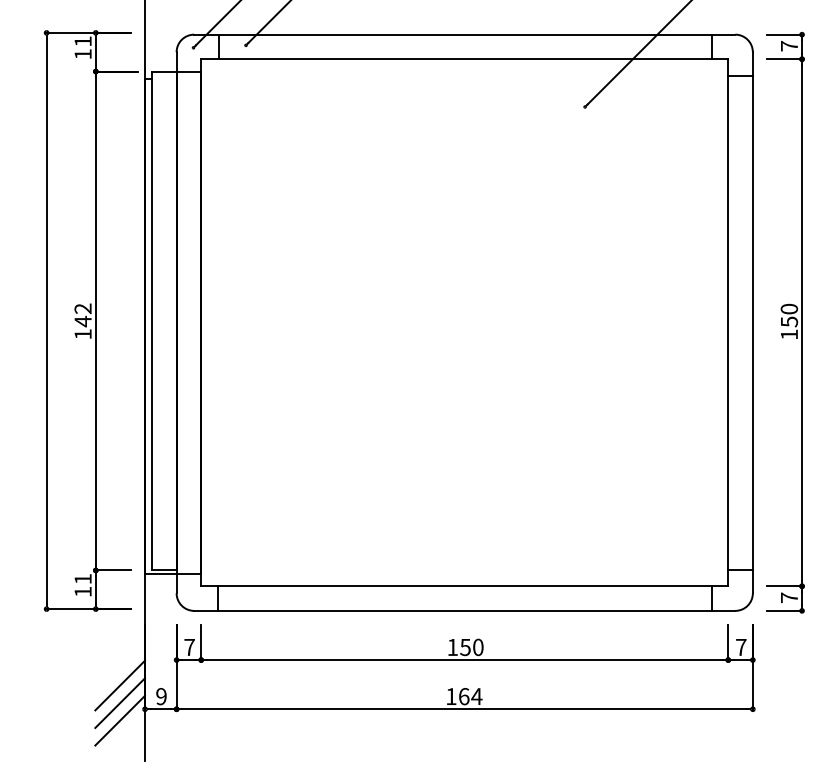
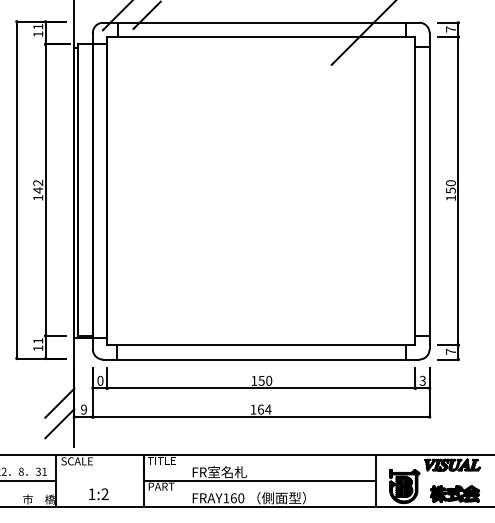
text: (189, 646) -> (100, 380), 7 -> 0
text: (740, 646) -> (422, 380), 7 -> 3
line: (119, 701) -> (59, 412), removed

